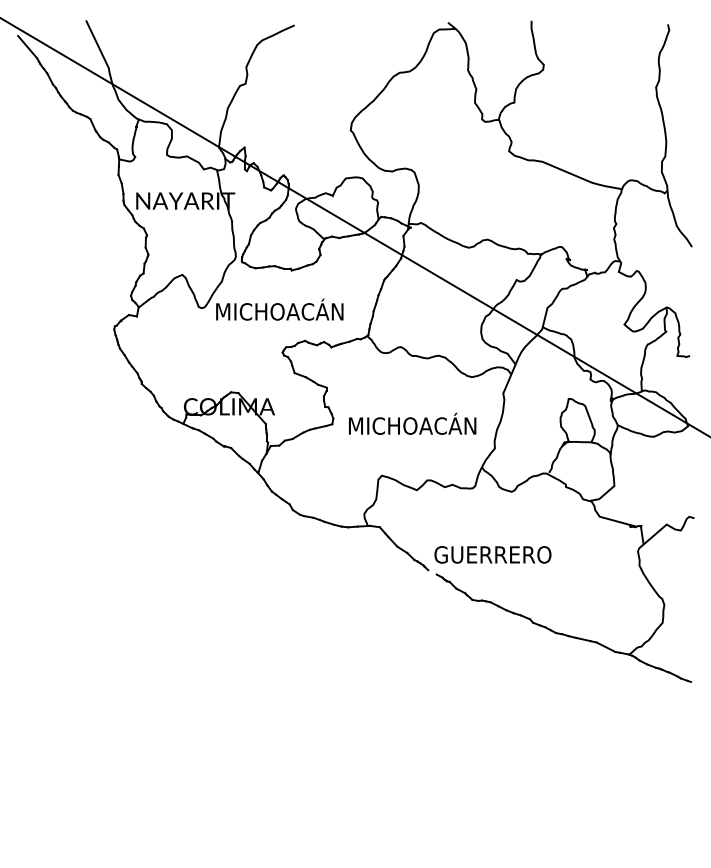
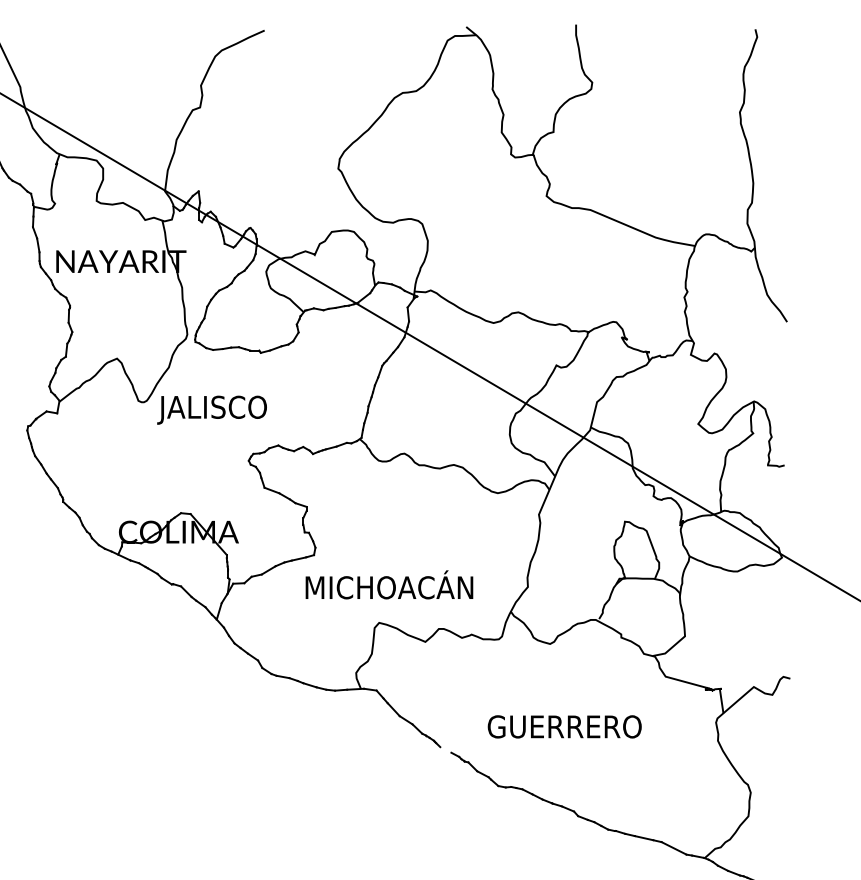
text: (278, 311) -> (243, 406), MICHOACÁN -> JALISCO
text: (412, 423) -> (389, 584), moved
text: (492, 554) -> (564, 726), moved

